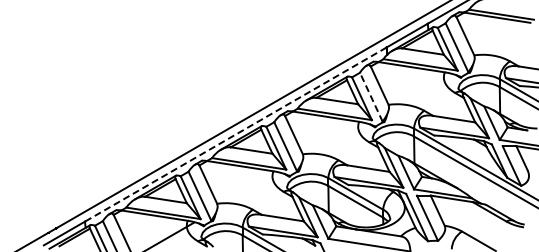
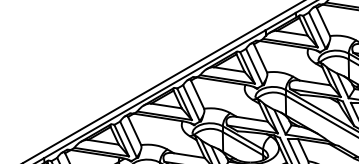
line: (371, 96) -> (254, 66), dashed -> solid
line: (235, 134) -> (154, 94), dashed -> solid

